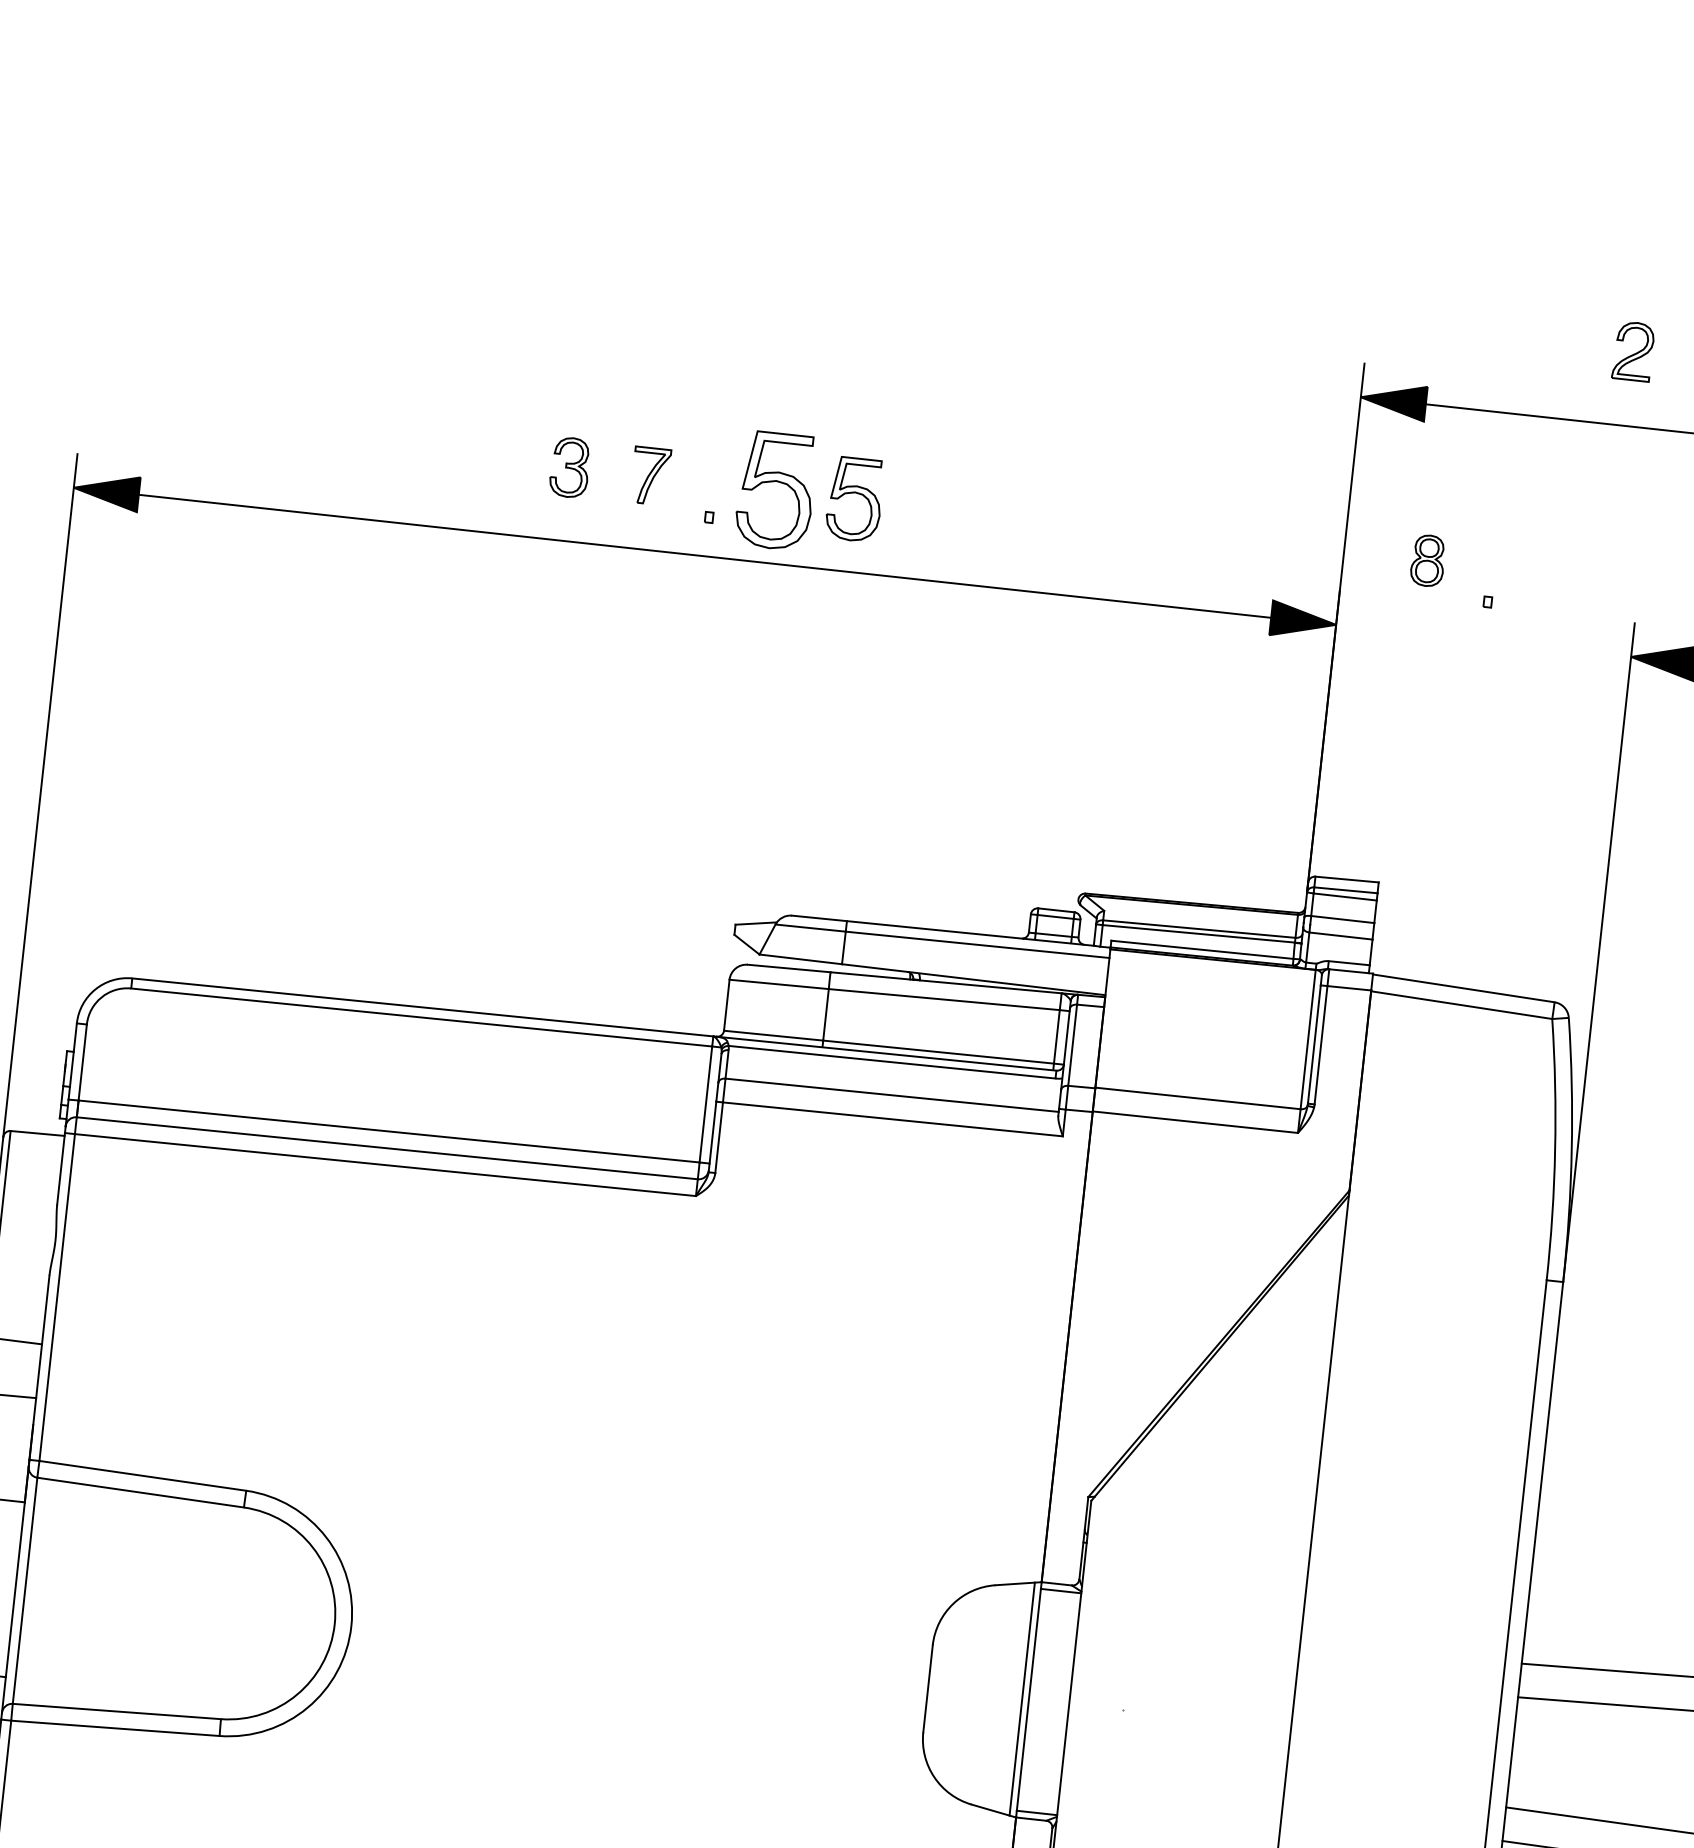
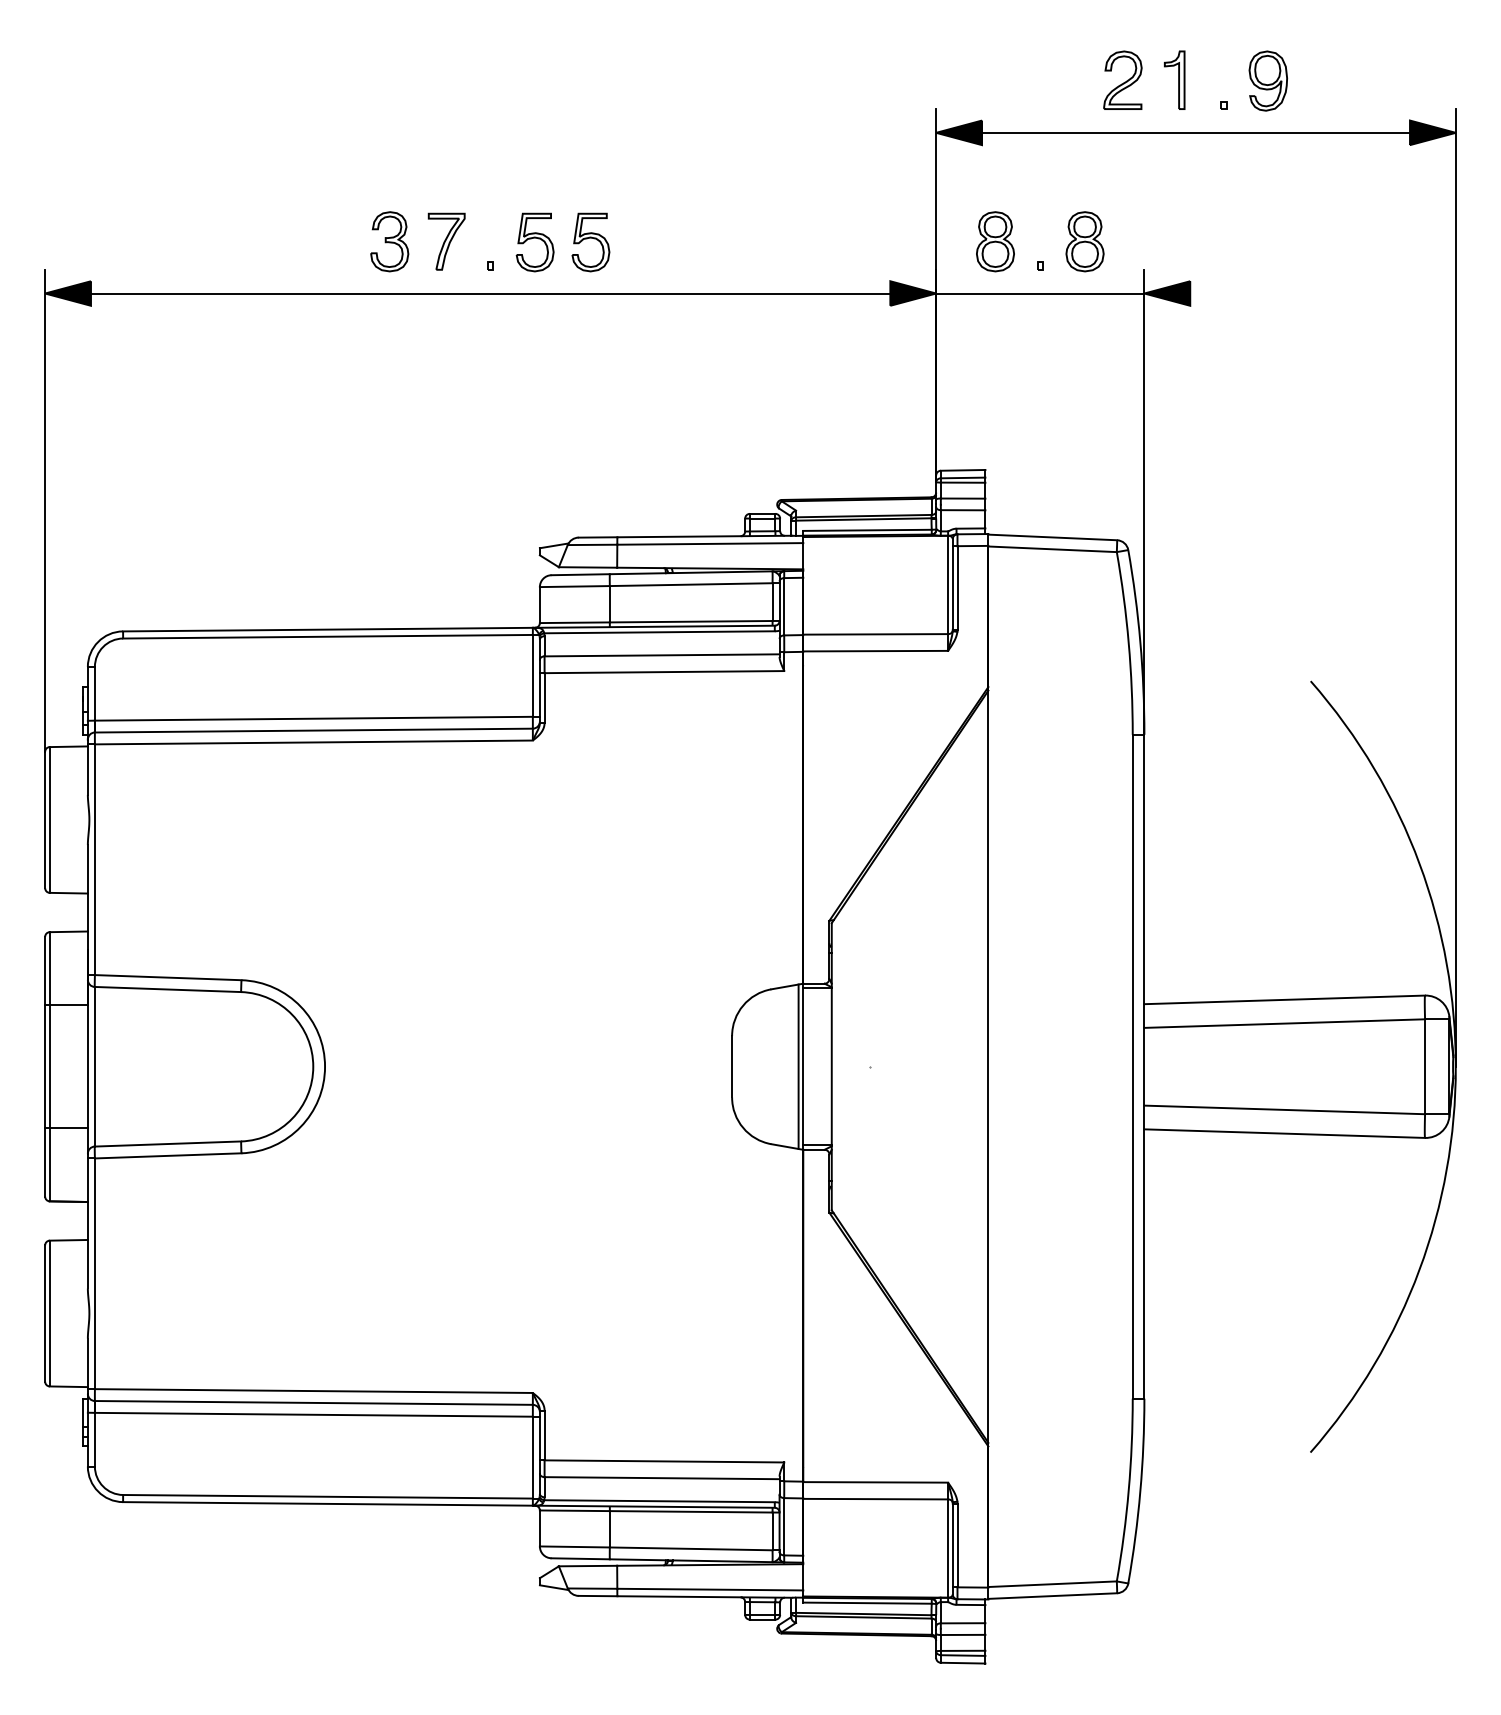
part: (1633, 350) -> (1122, 79), size x1.43
part: (569, 467) -> (389, 241), size x1.43
part: (650, 475) -> (446, 241), size x1.43
part: (774, 490) -> (534, 242), size x0.71
part: (1428, 560) -> (995, 241), size x1.67
part: (1554, 574) -> (1084, 241), added
line: (1483, 640) -> (1040, 293), added

